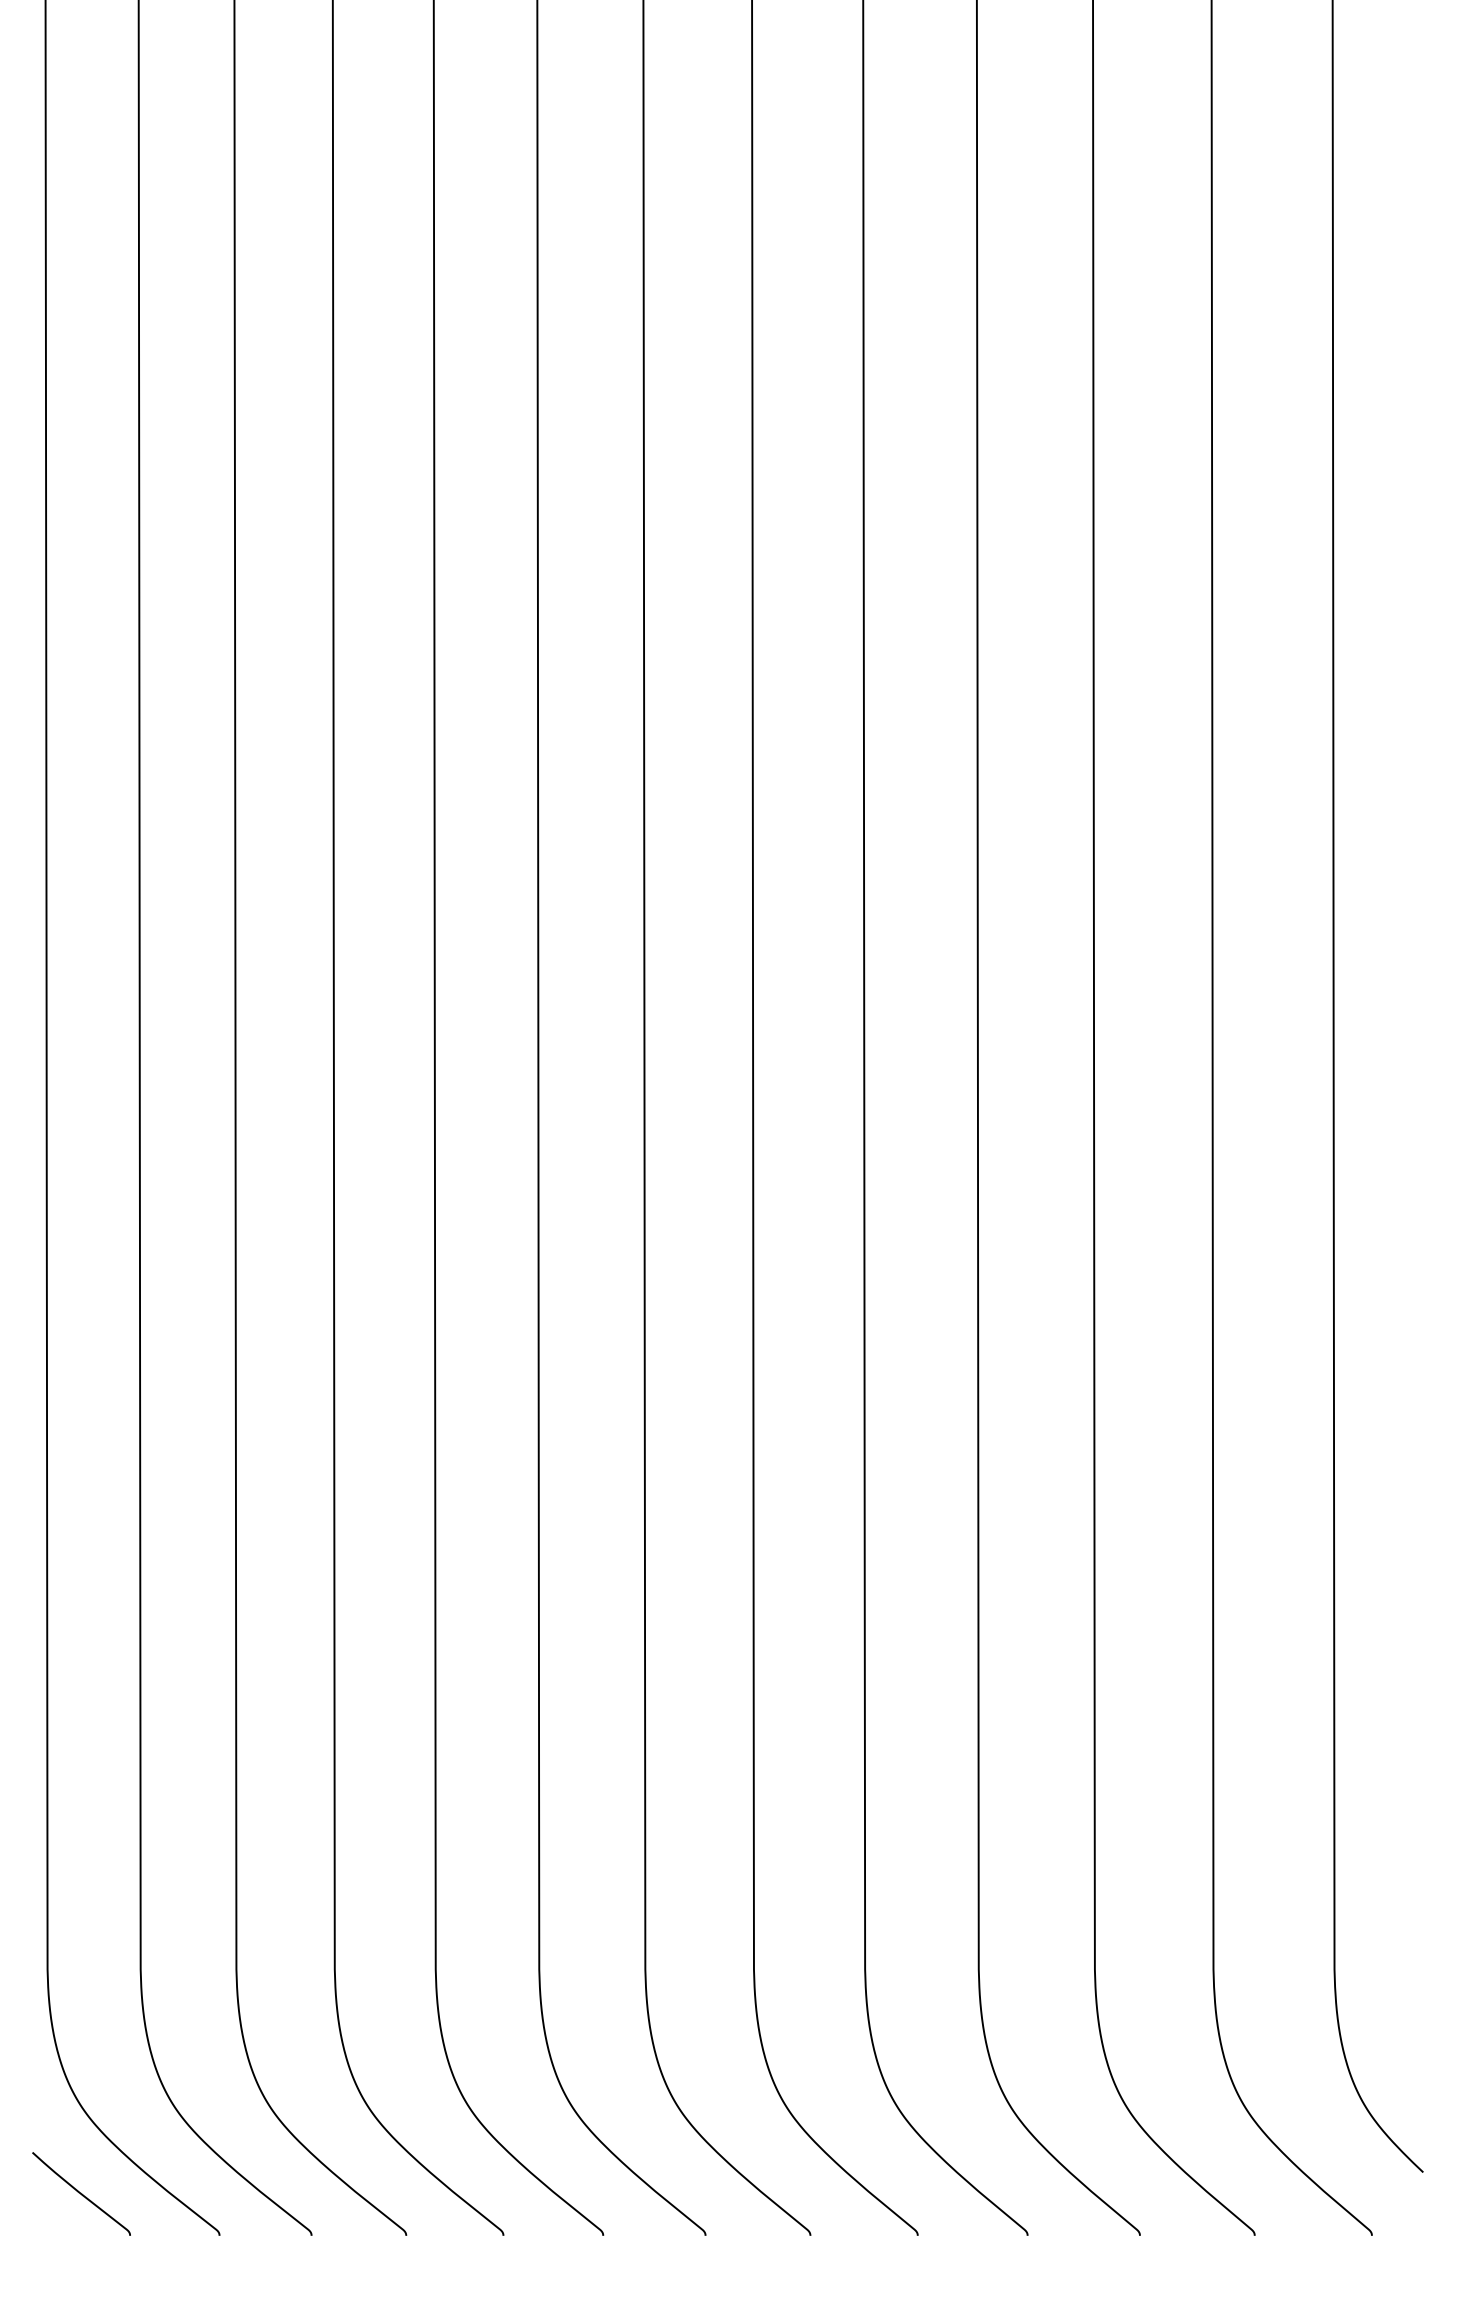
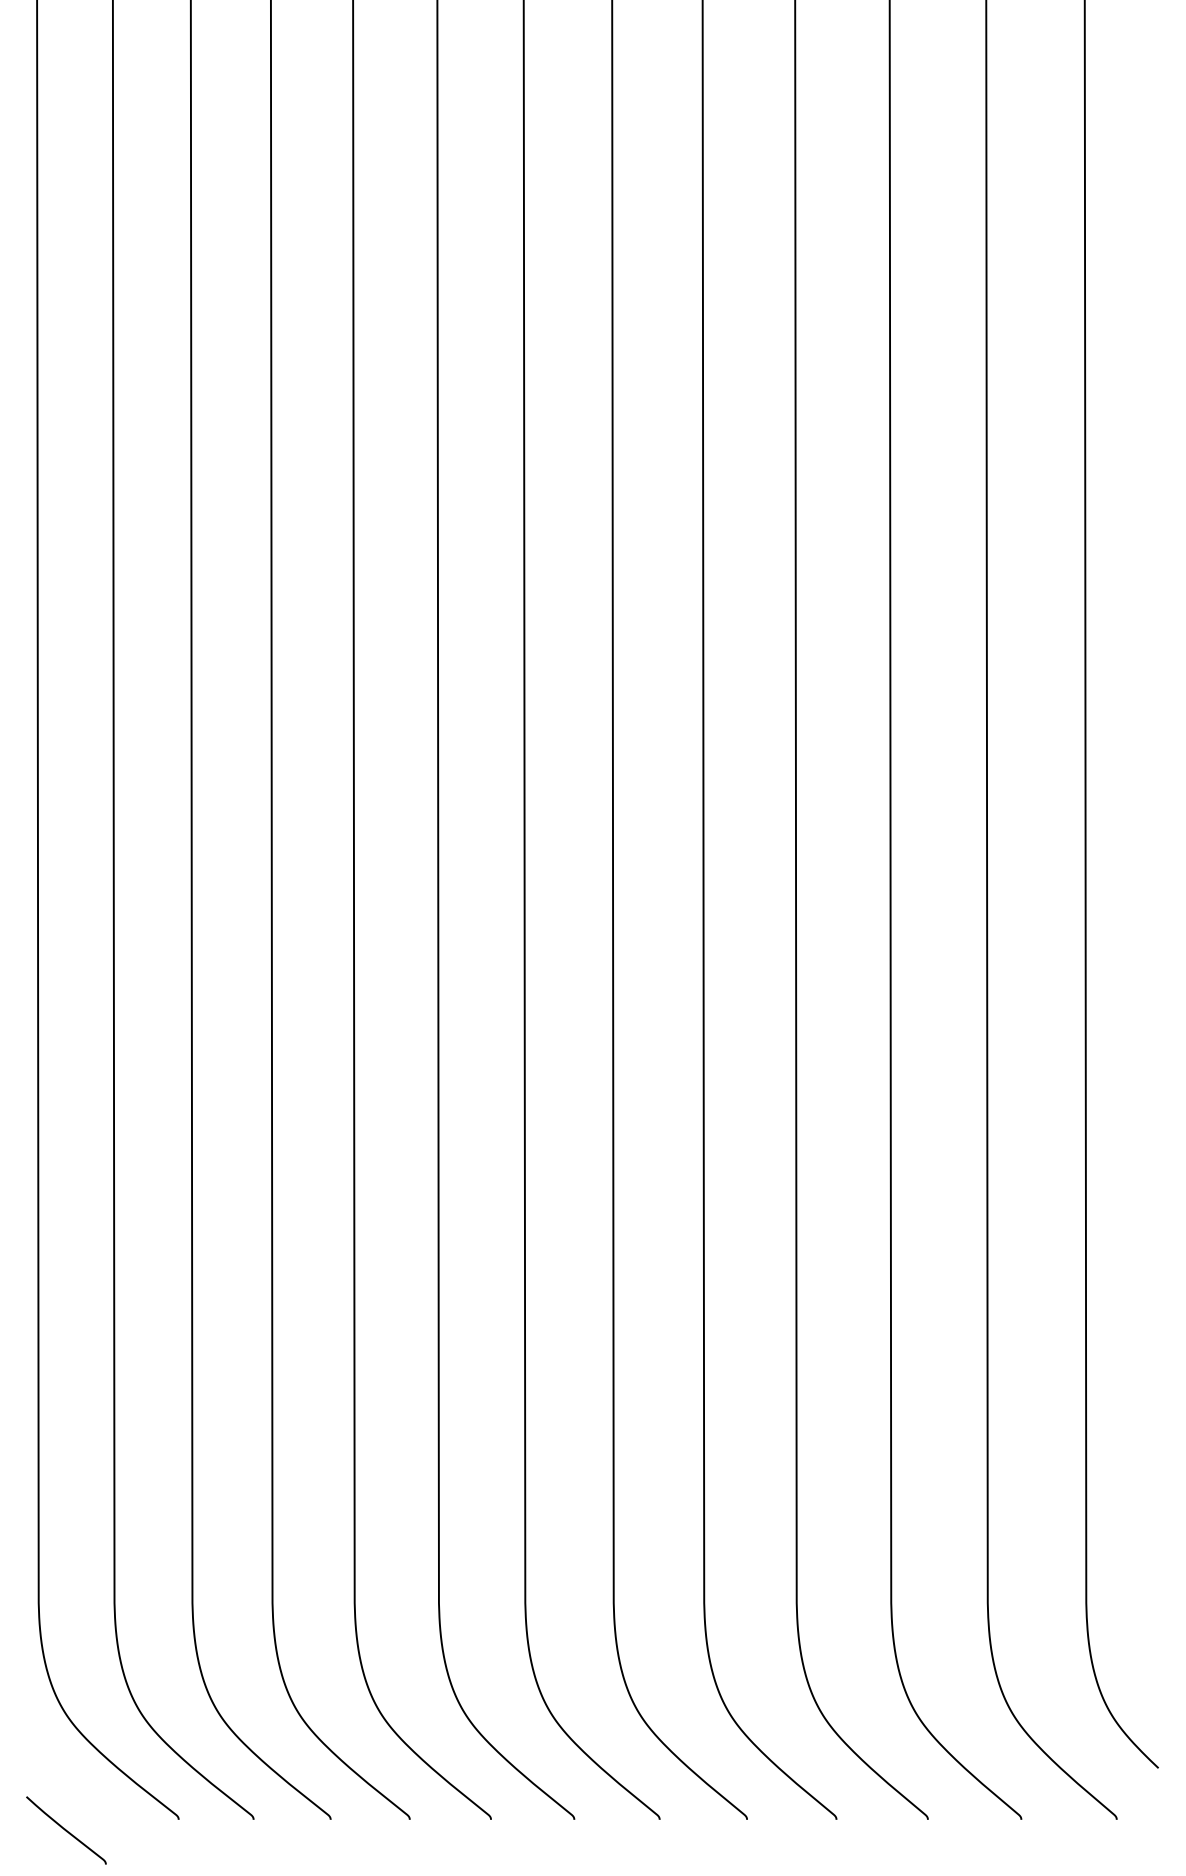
curve: (81, 2193) -> (66, 1830), moved

